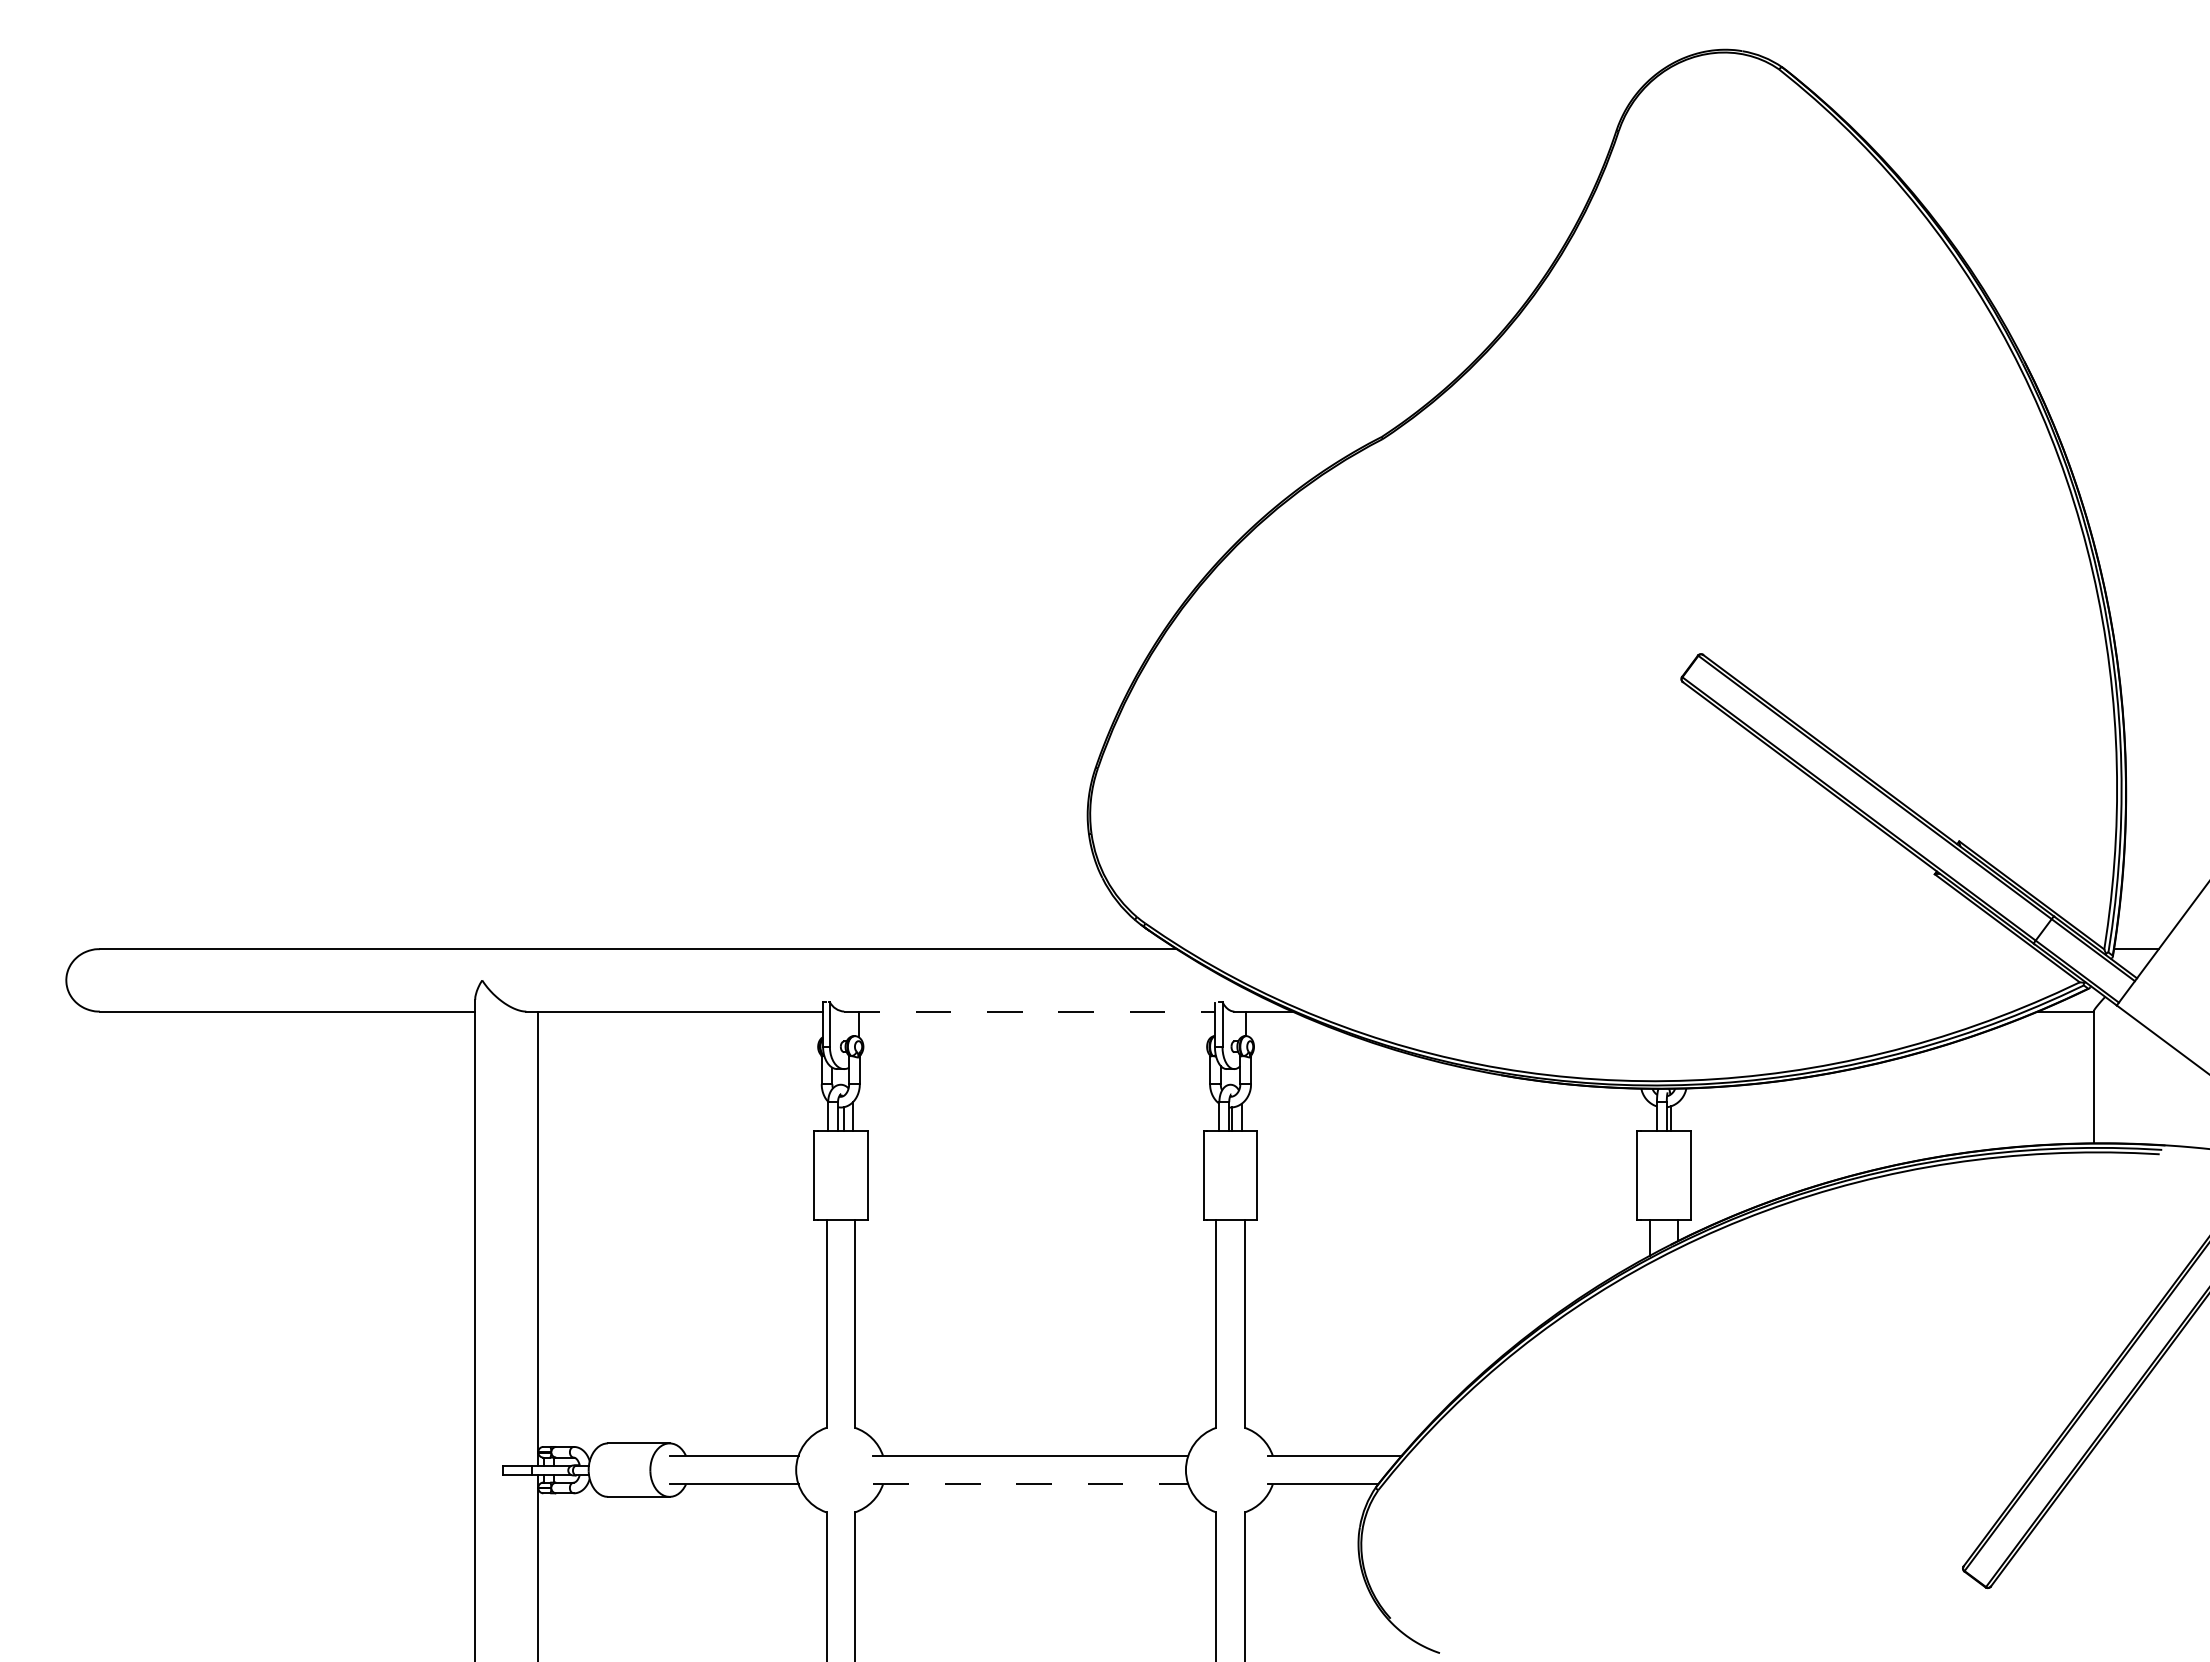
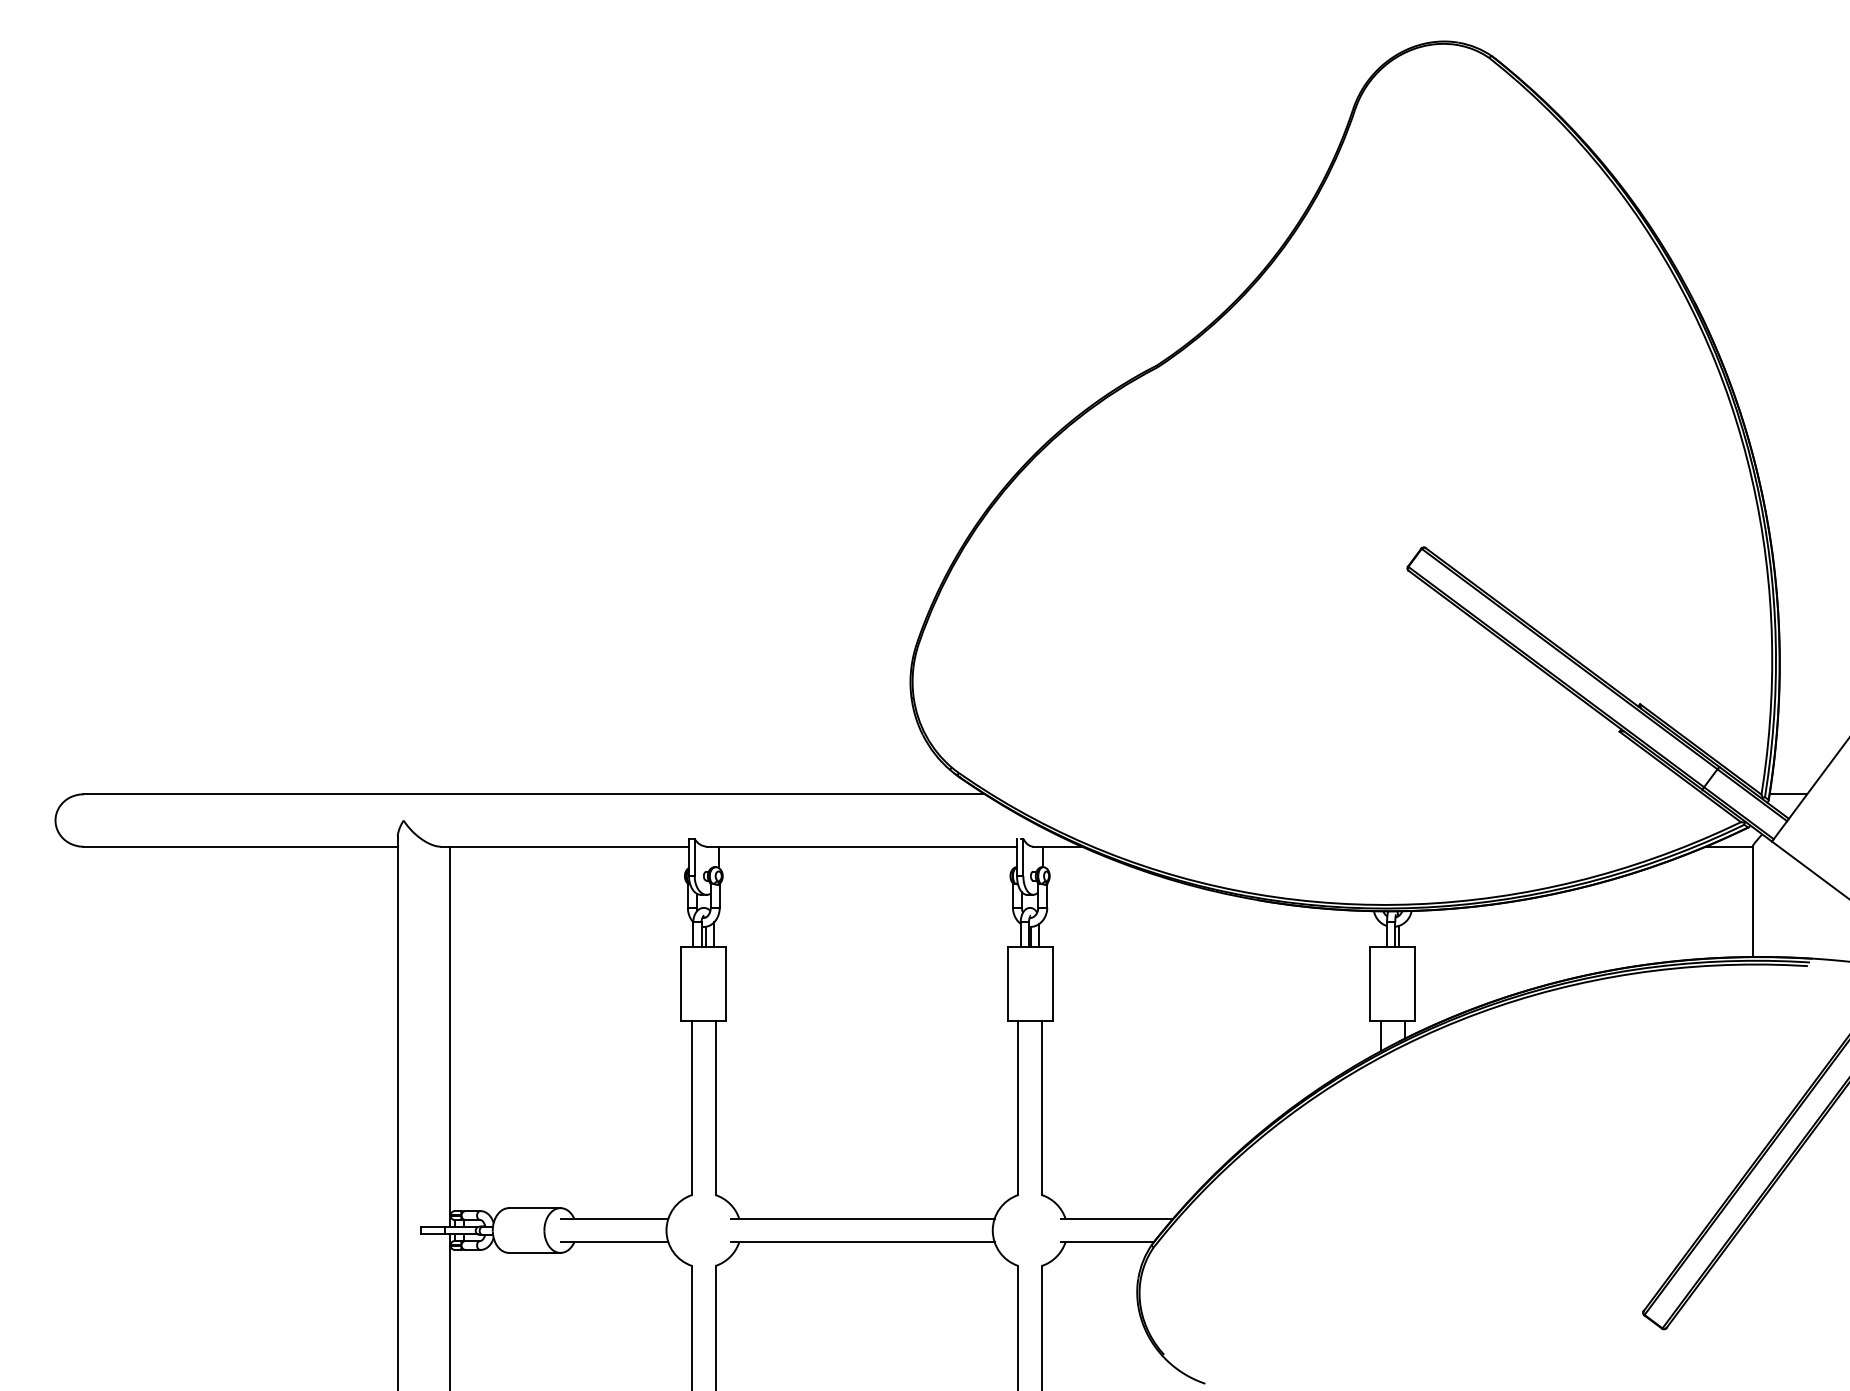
line: (1030, 1011) -> (862, 846), dashed -> solid
line: (1031, 1484) -> (863, 1242), dashed -> solid

